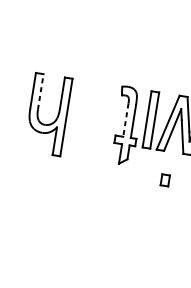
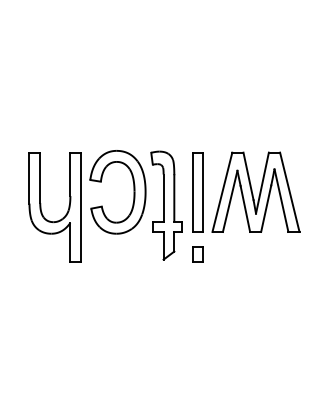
line: (40, 91) -> (40, 177), dashed -> solid
part: (105, 112) -> (133, 192), added
line: (125, 120) -> (163, 198), dashed -> solid
part: (164, 180) -> (197, 254), moved

